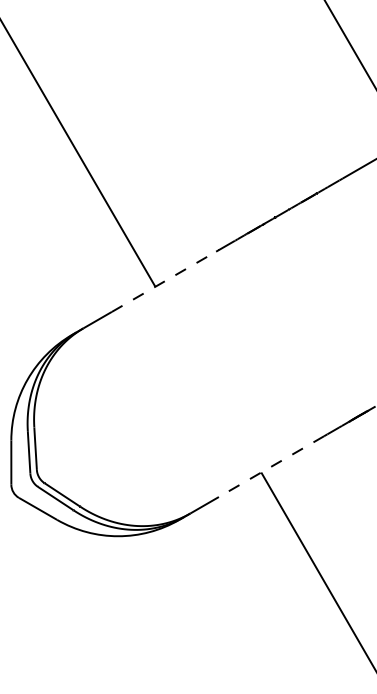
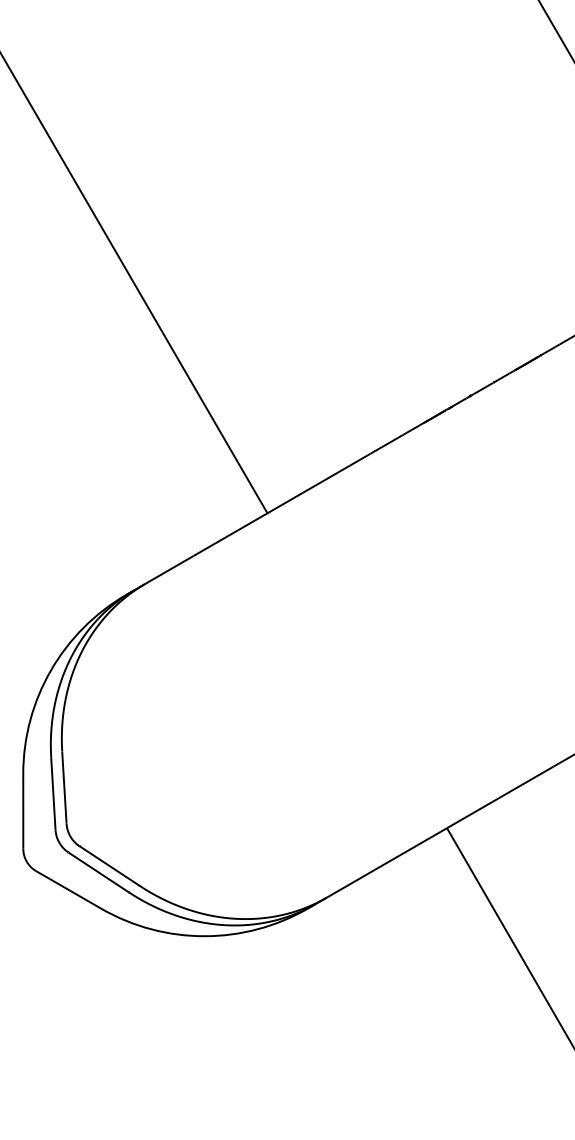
line: (164, 281) -> (282, 504), dashed -> solid
line: (271, 466) -> (464, 817), dashed -> solid

